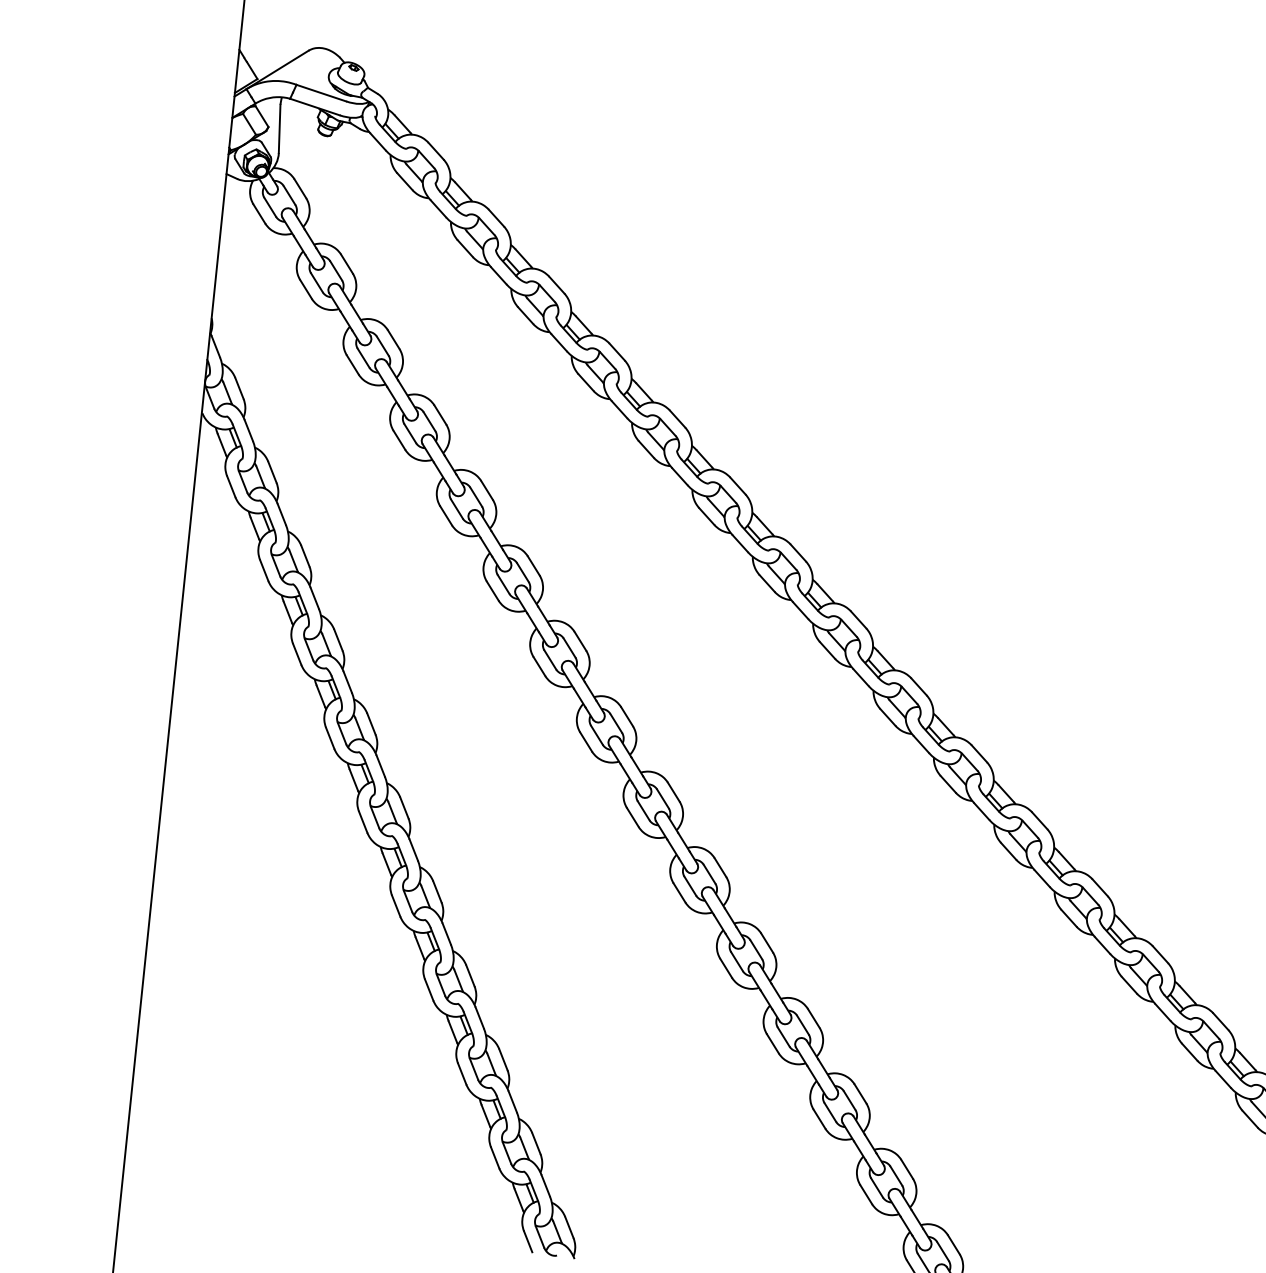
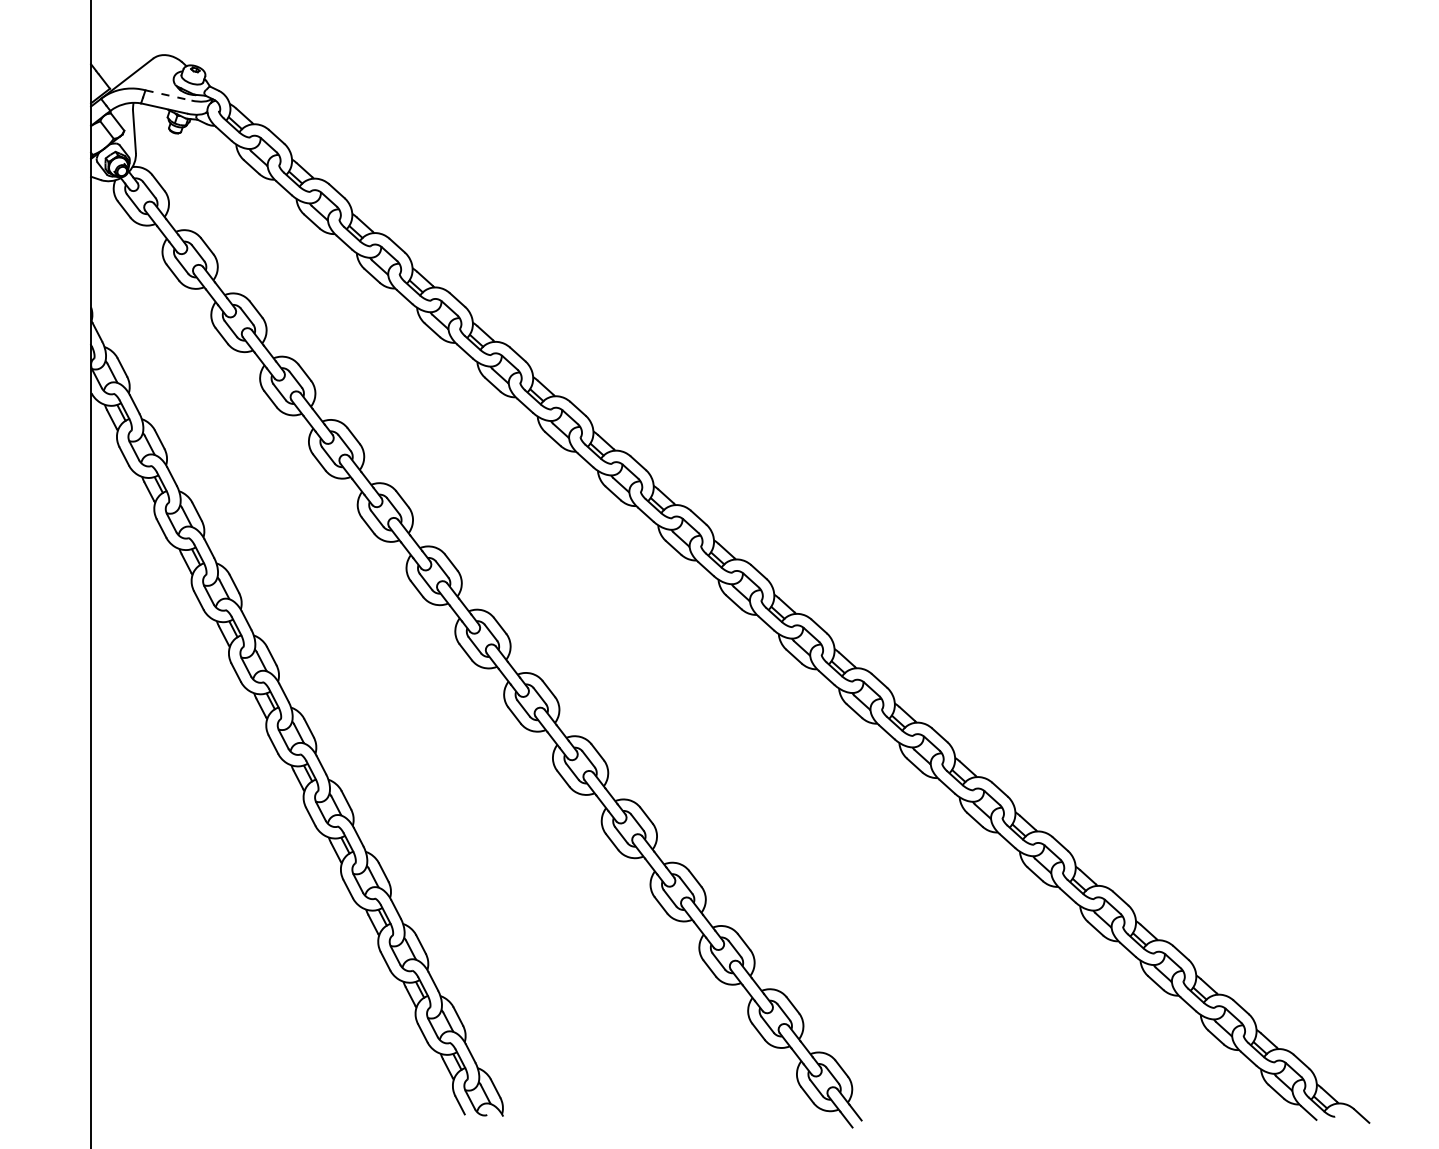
line: (321, 93) -> (168, 95), solid -> dashed

